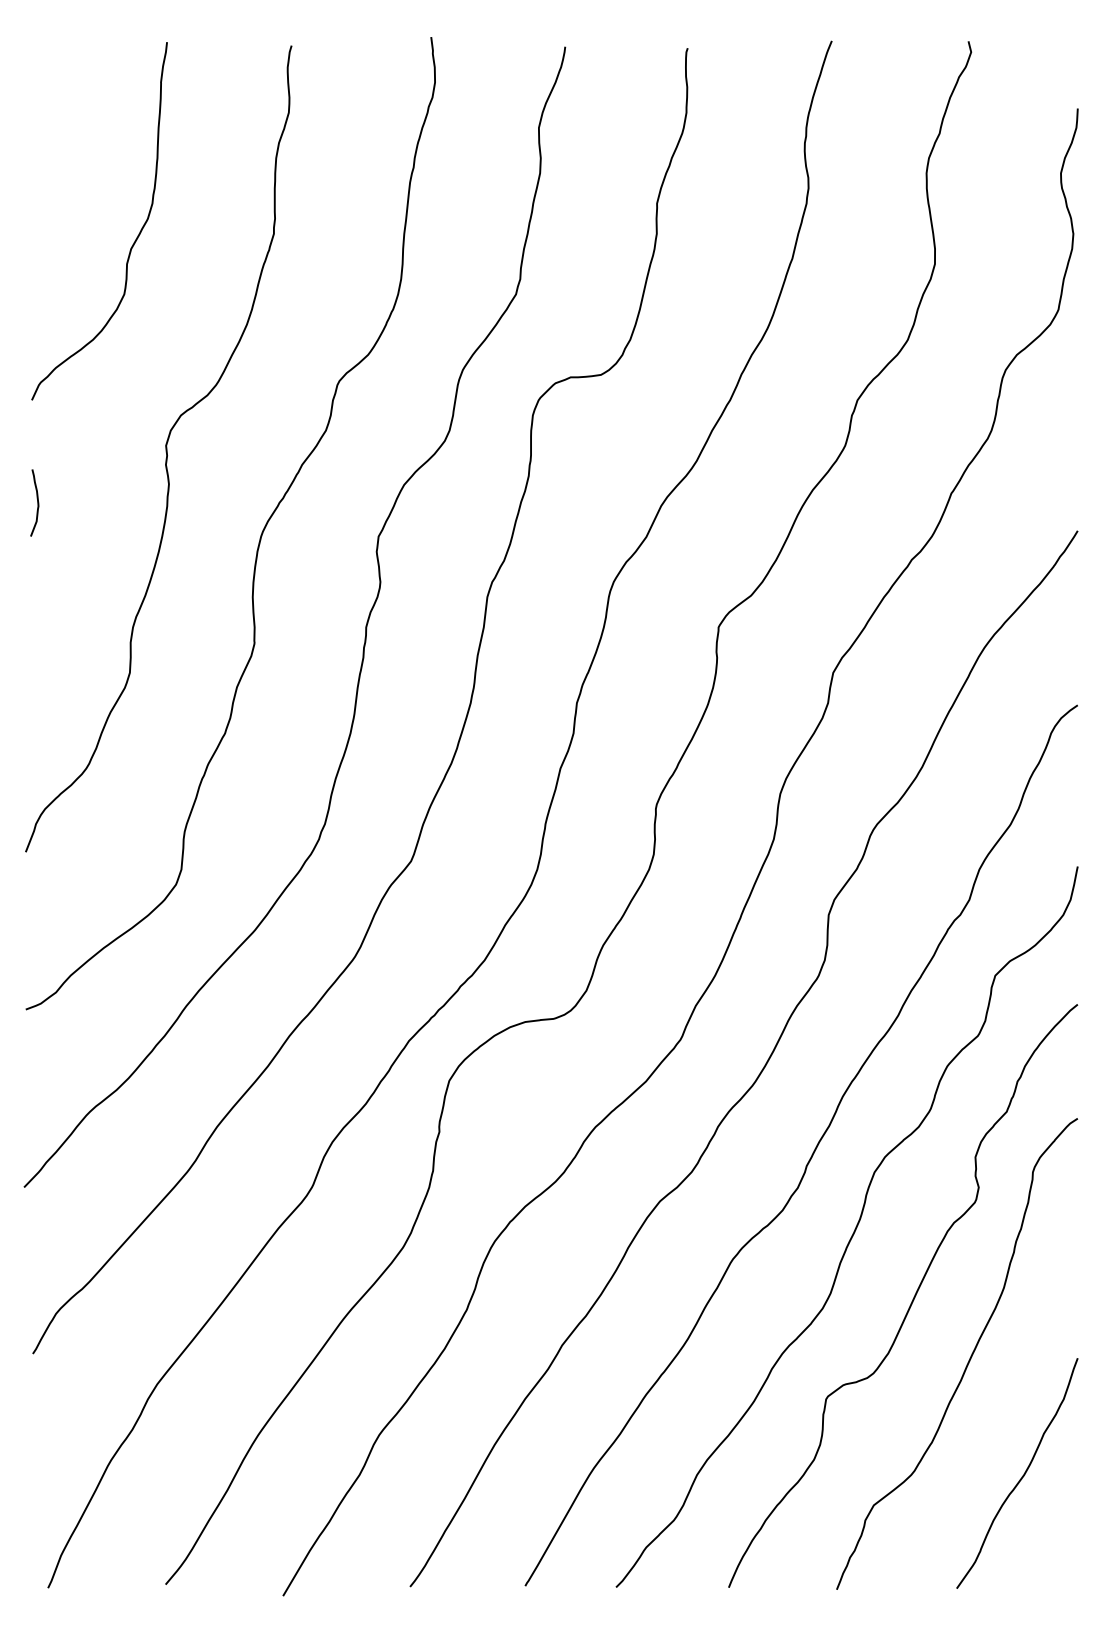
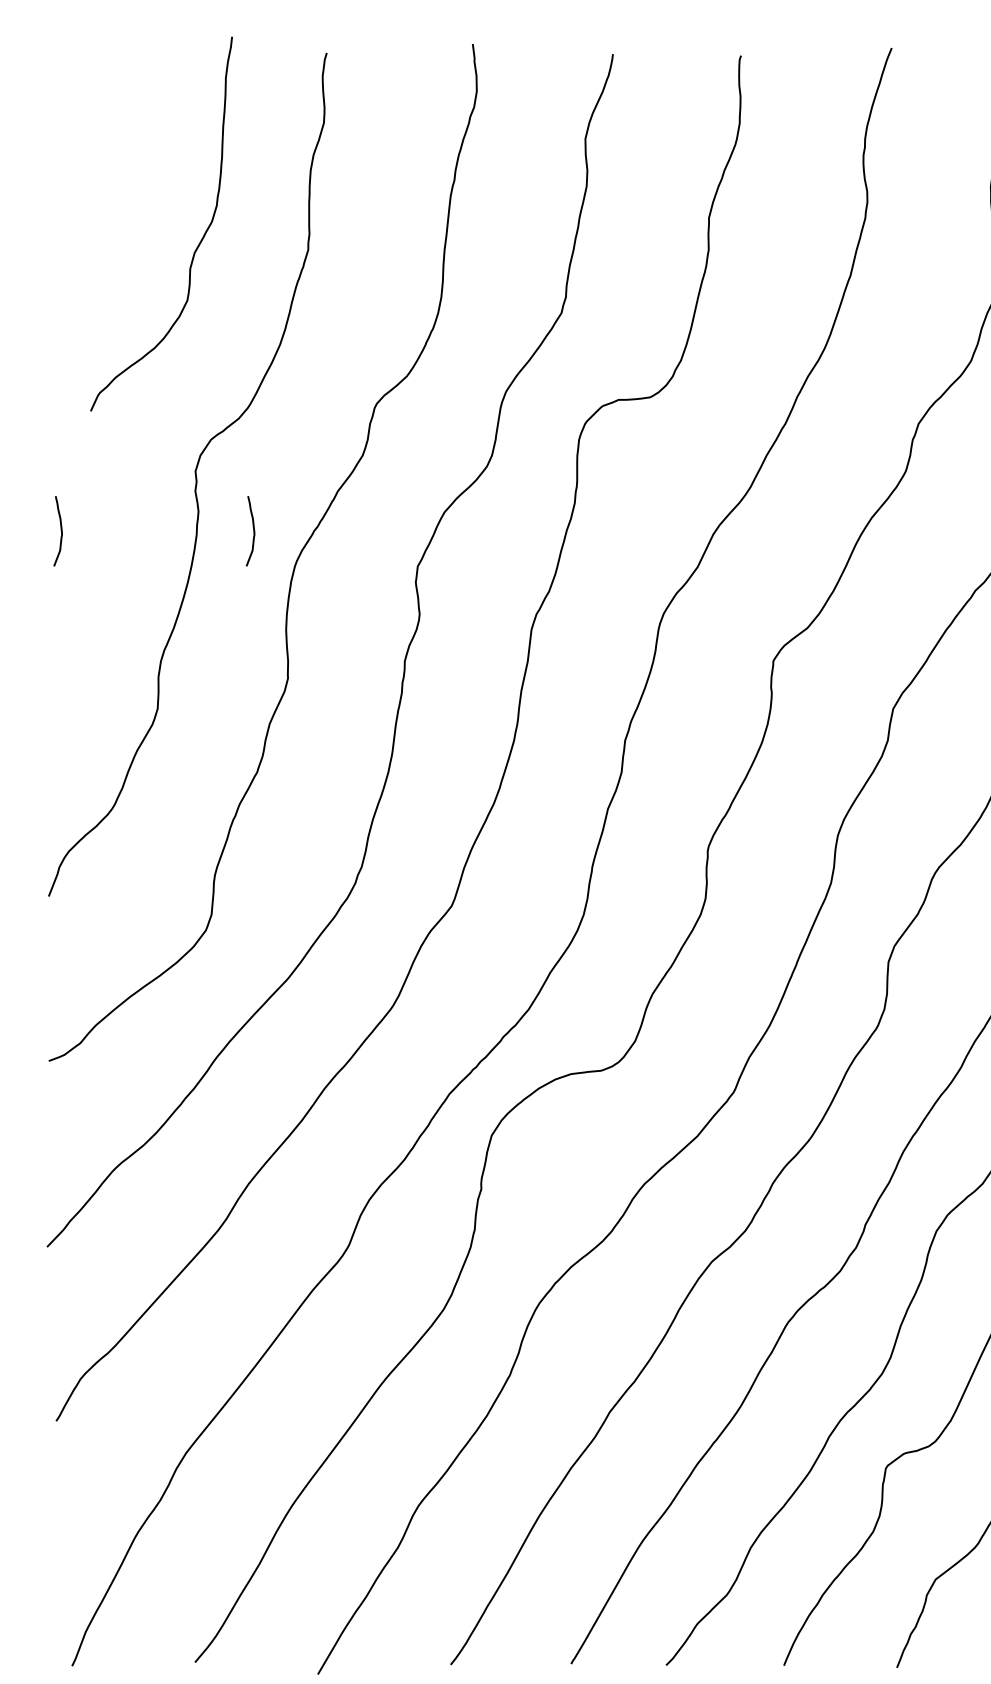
curve: (134, 240) -> (198, 244), moved
curve: (221, 502) -> (253, 530), added

